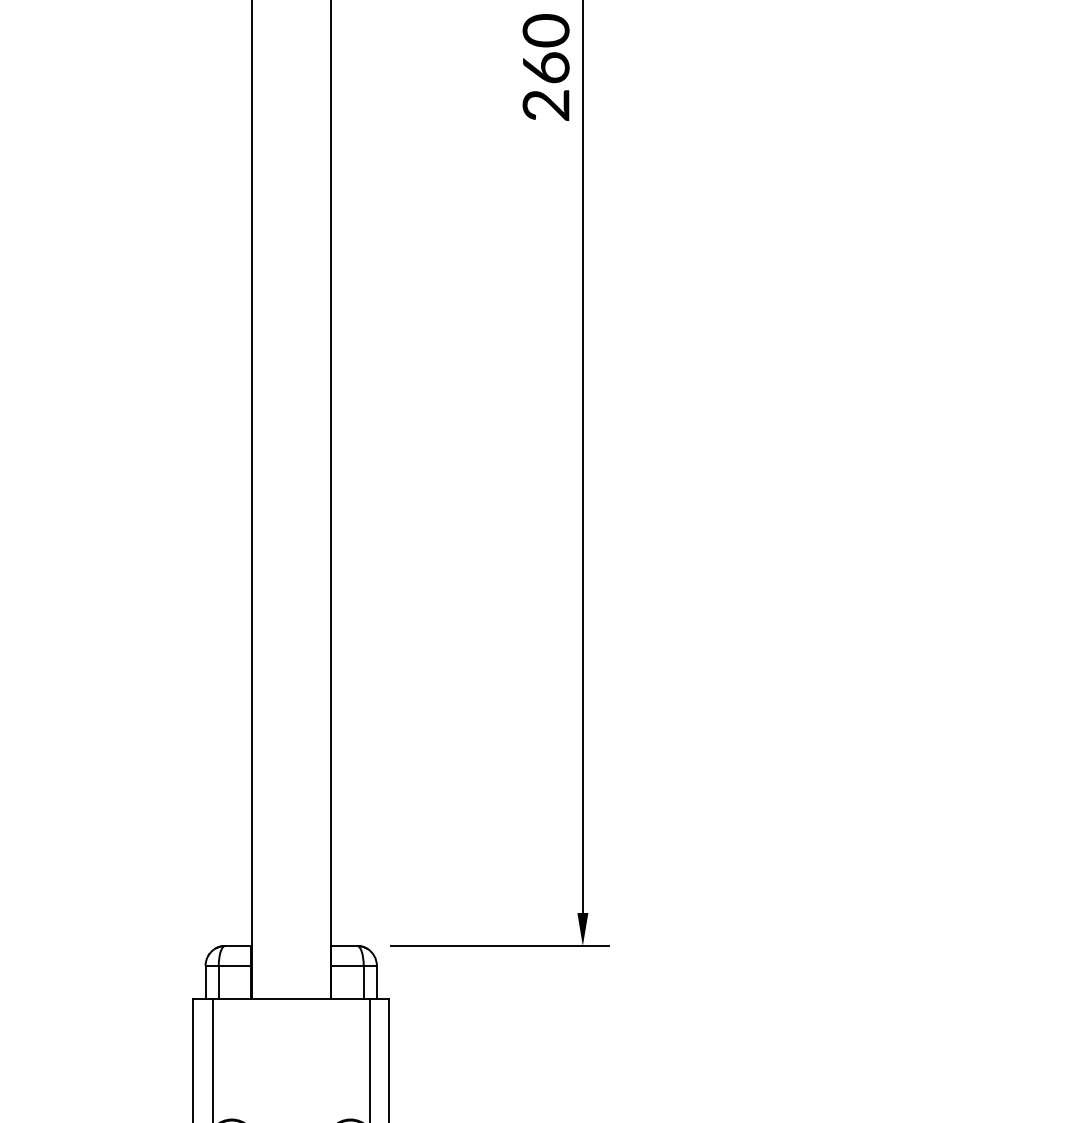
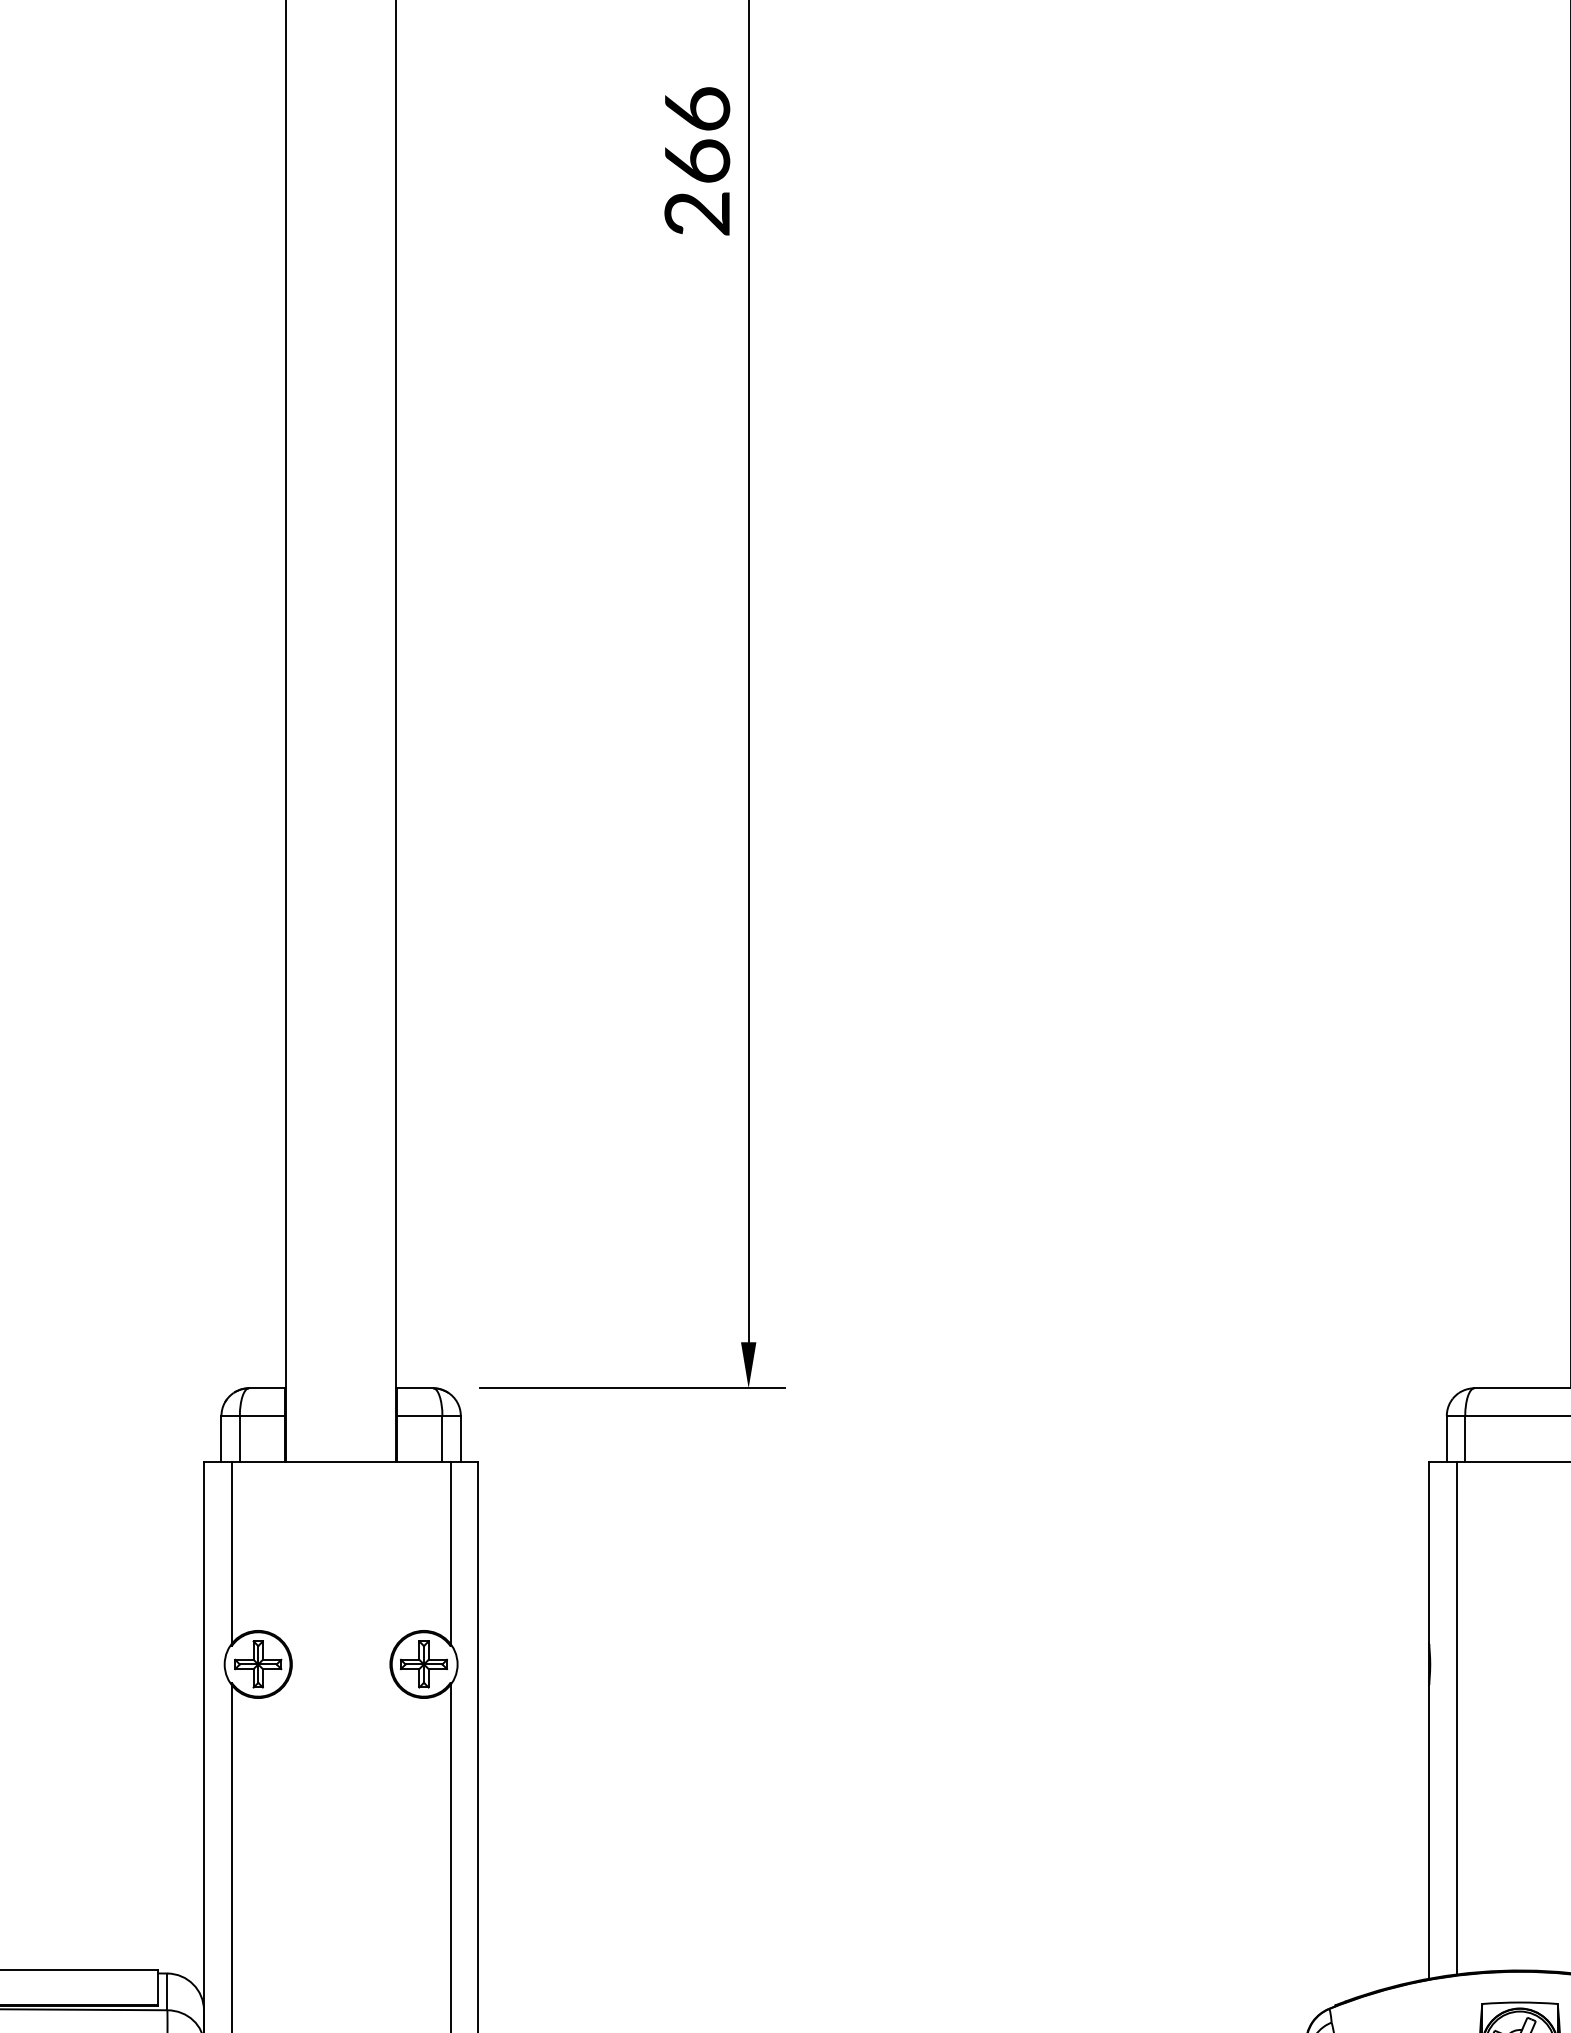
text: (545, 30) -> (696, 109), 260 -> 266

